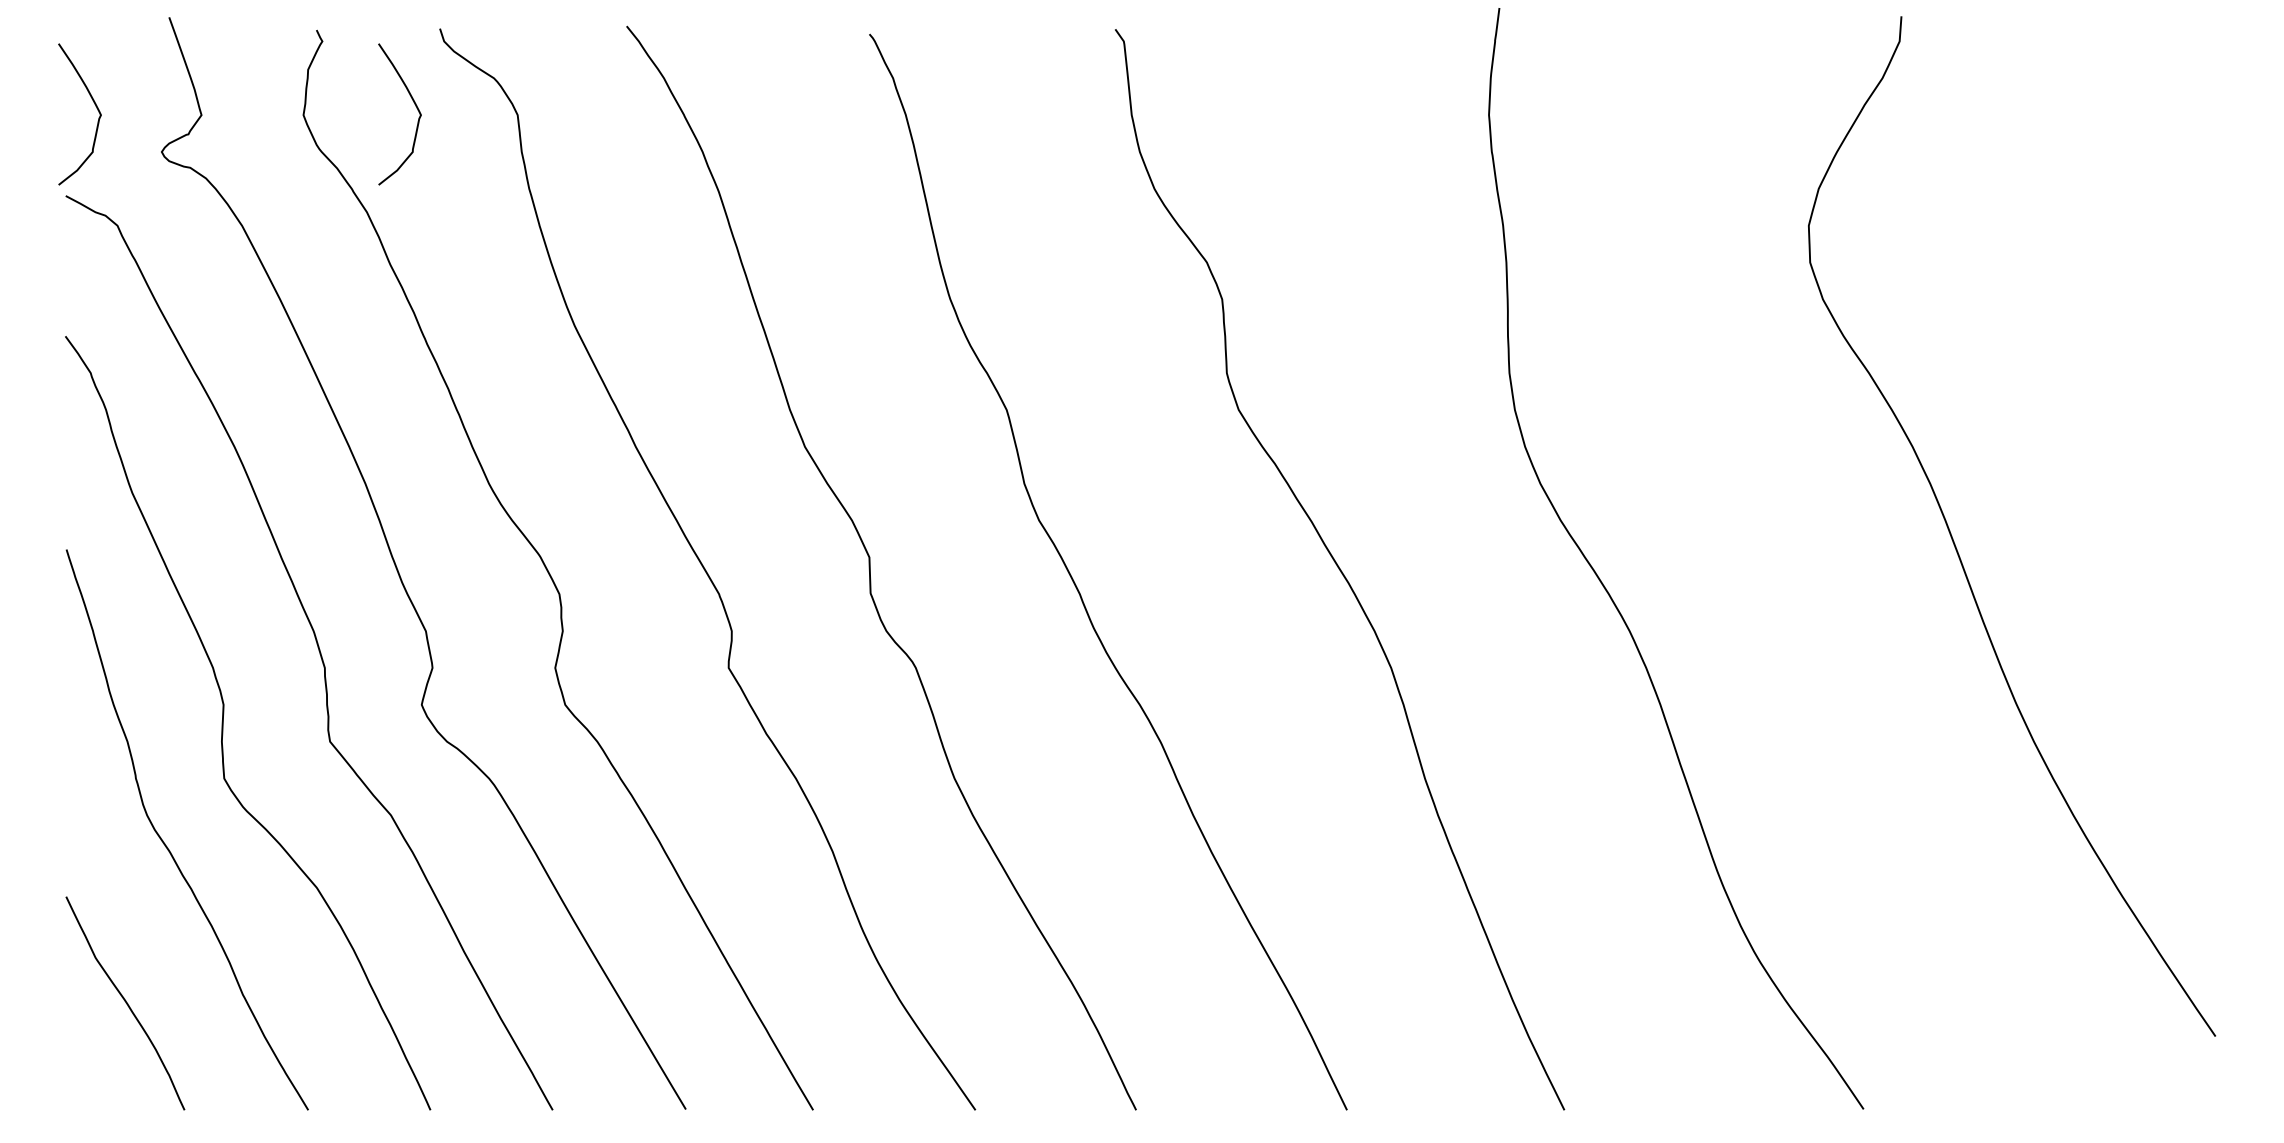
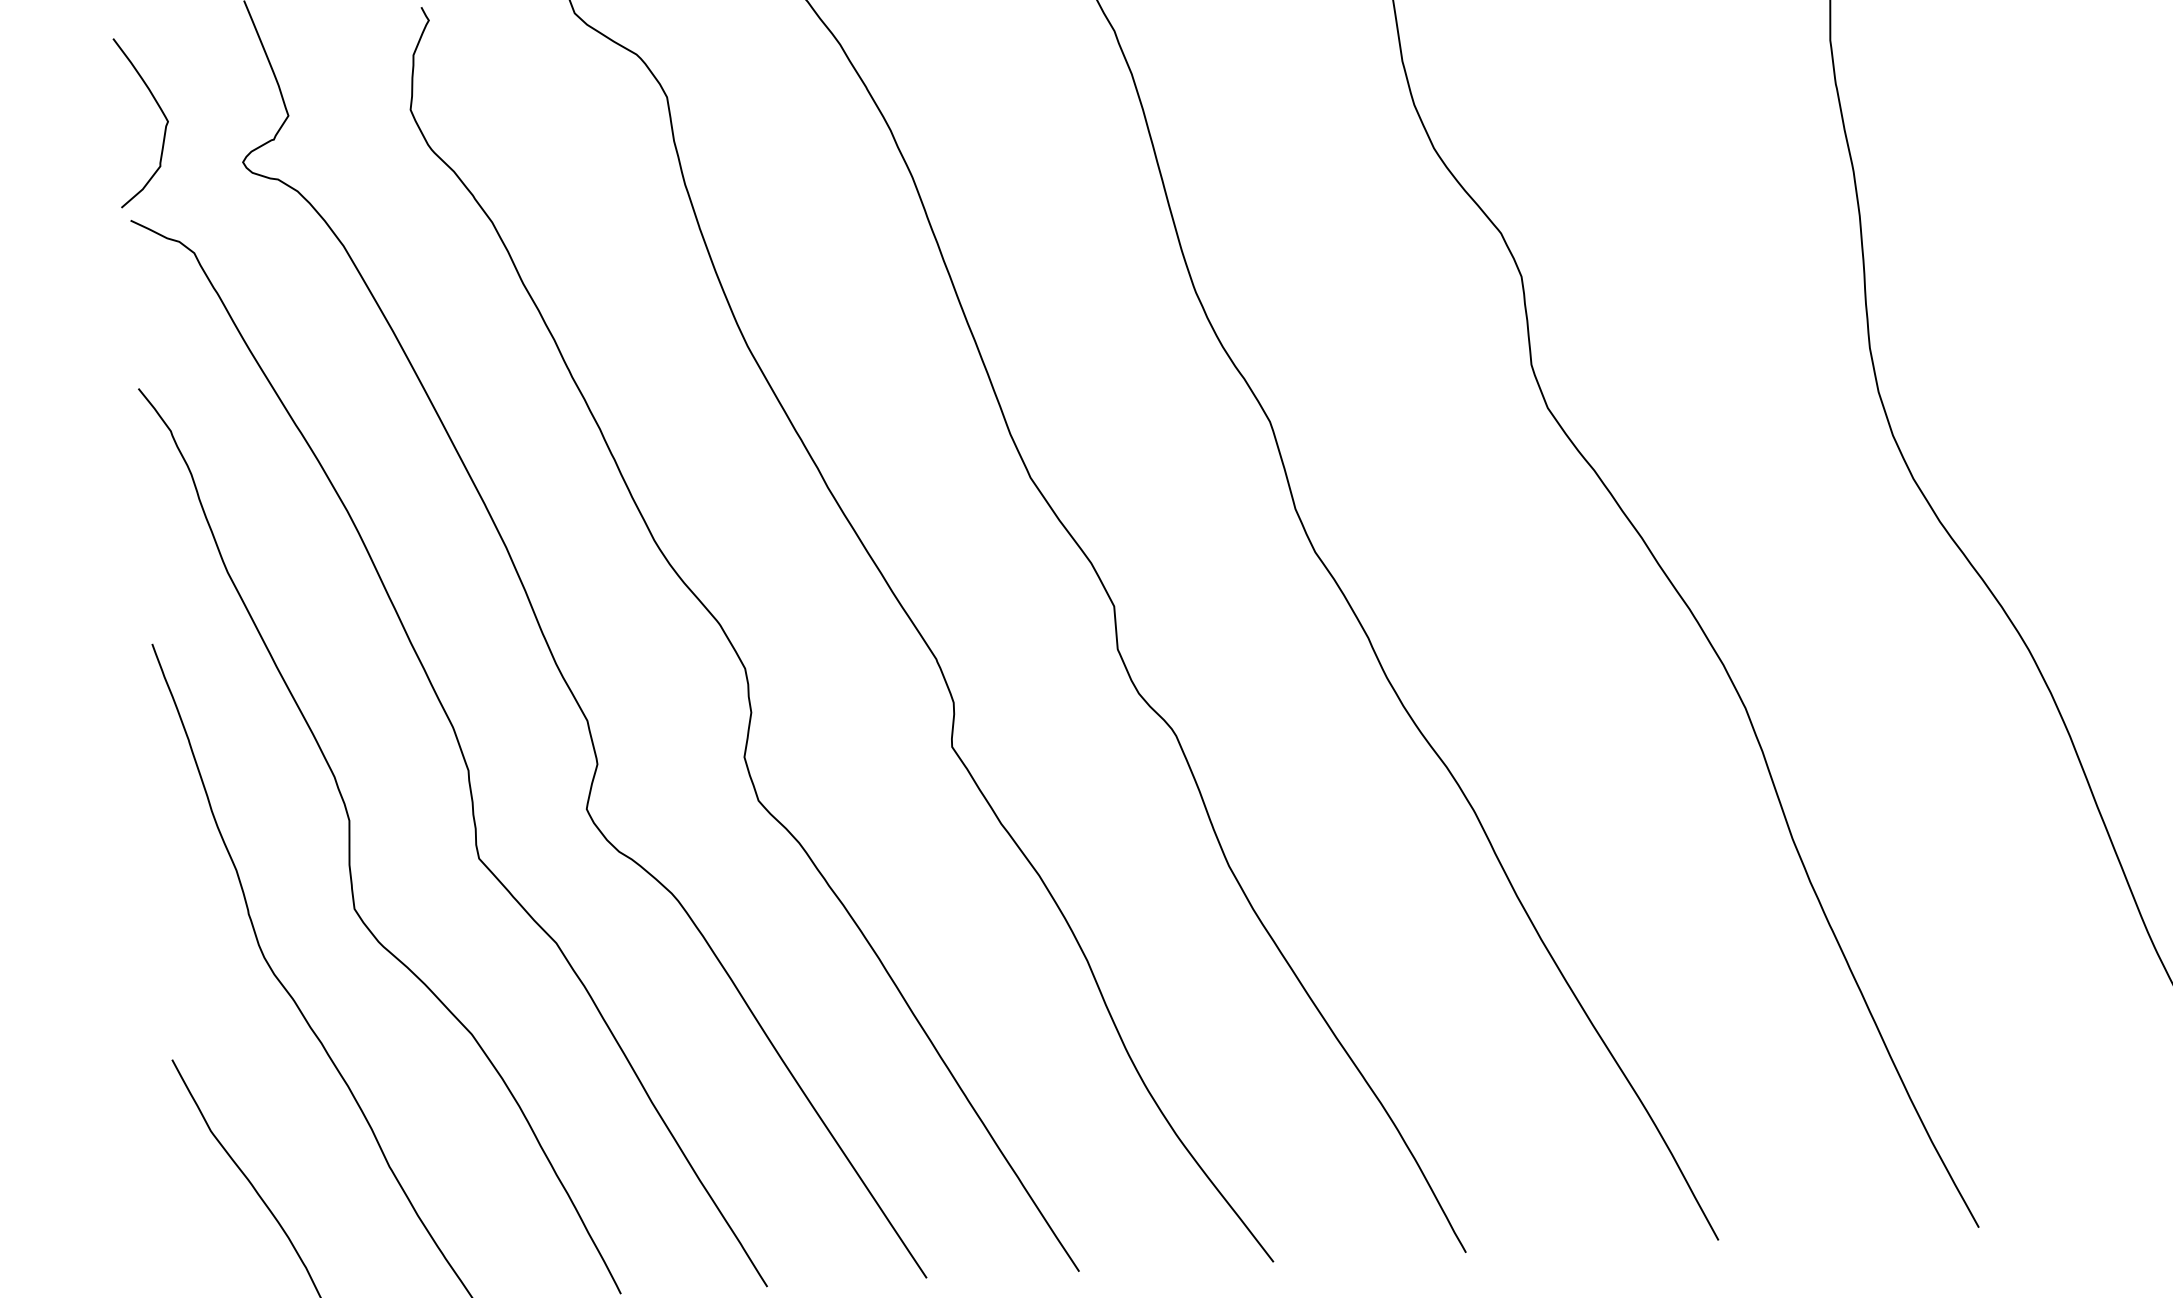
curve: (415, 106) -> (544, 92), removed

